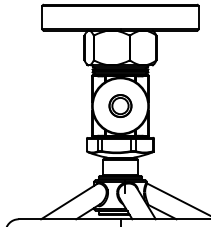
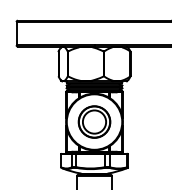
part: (120, 105) -> (94, 121), size x1.43

